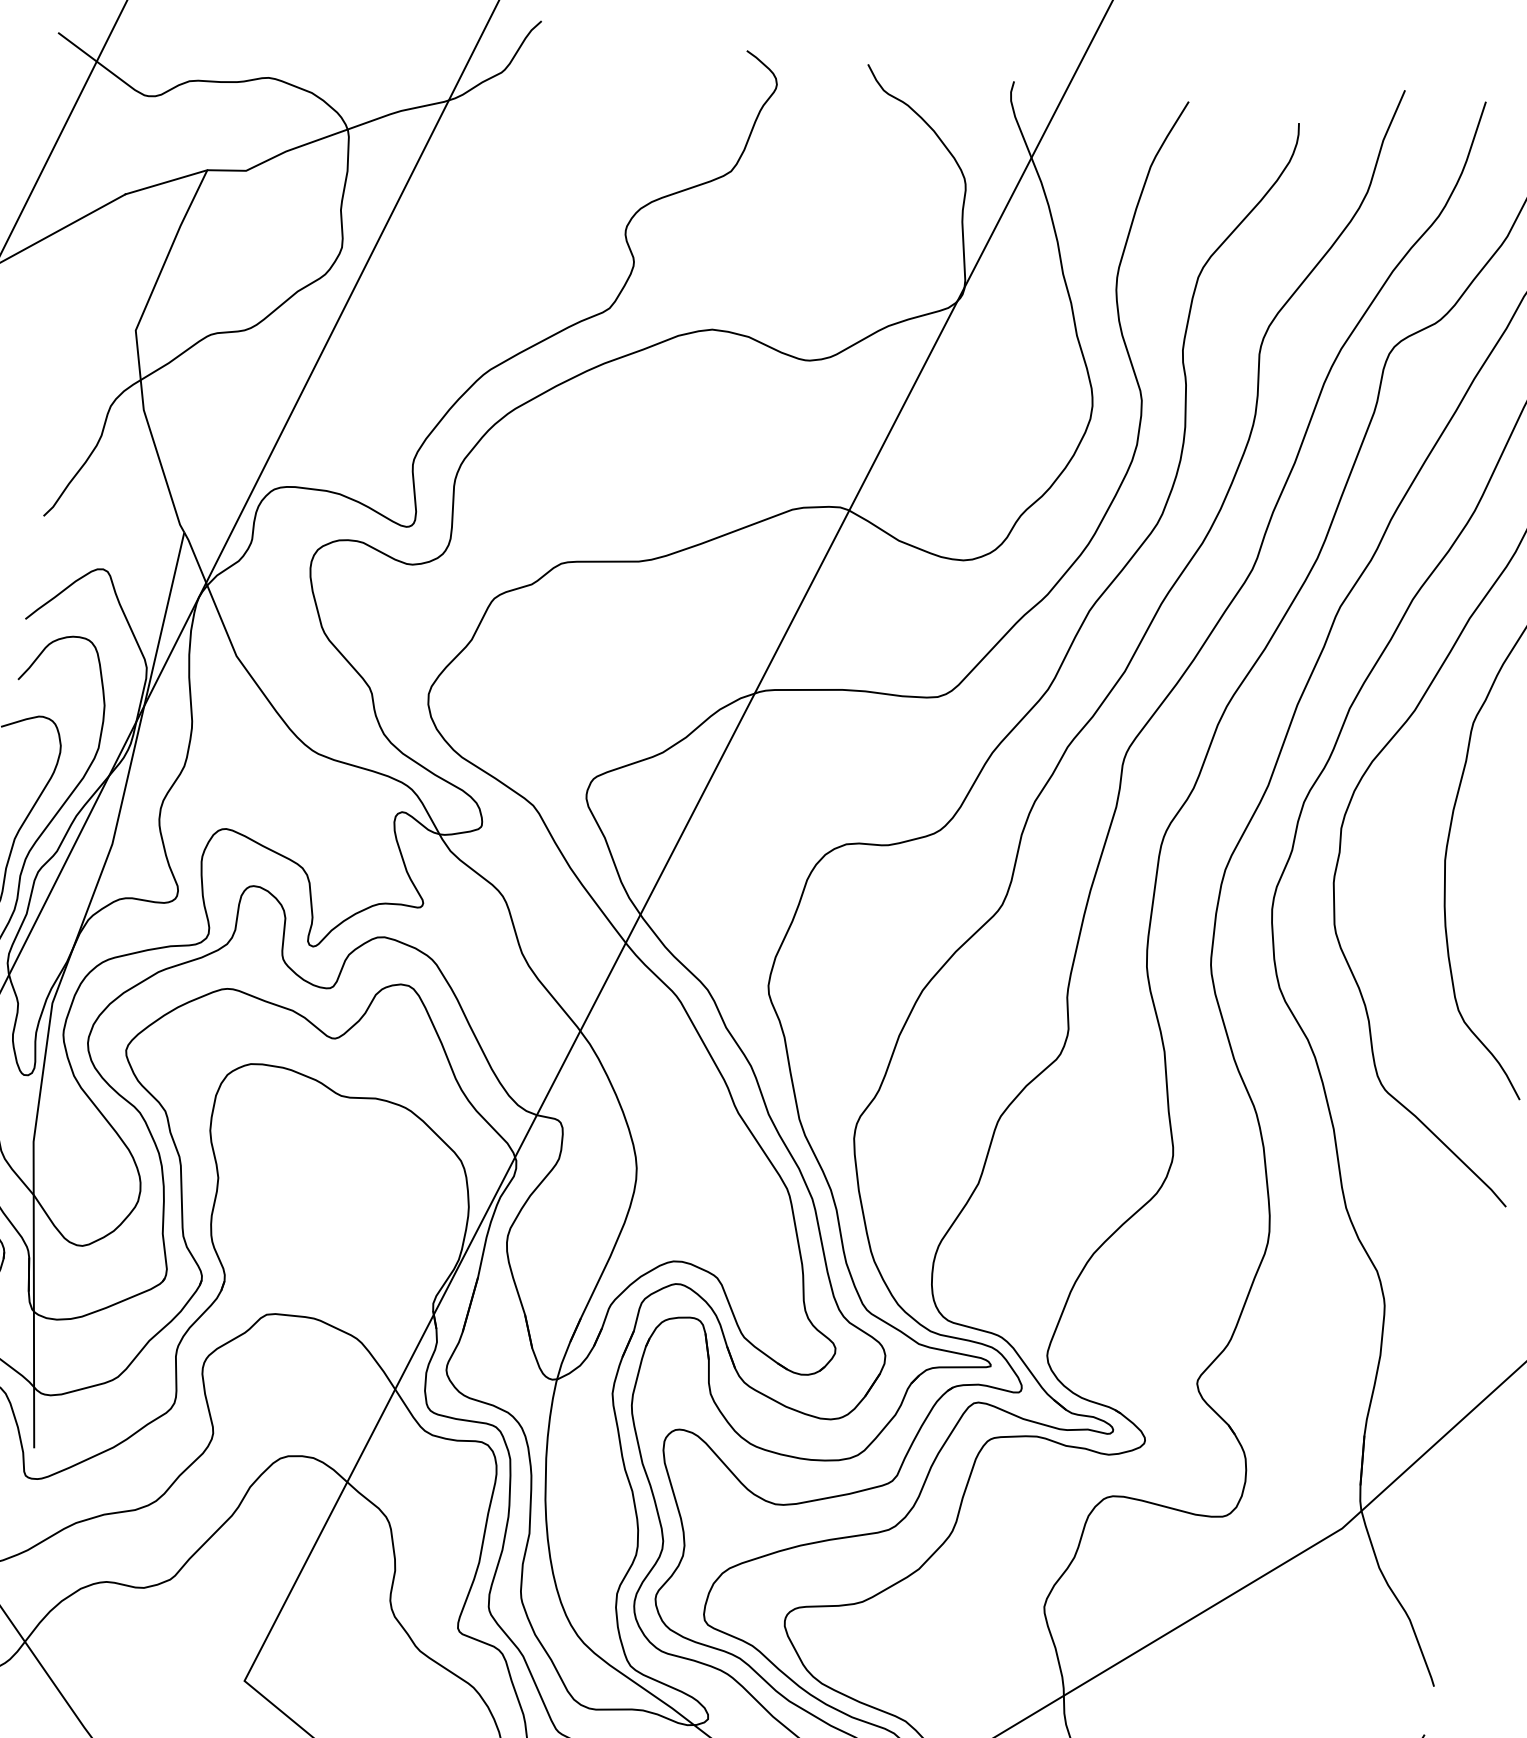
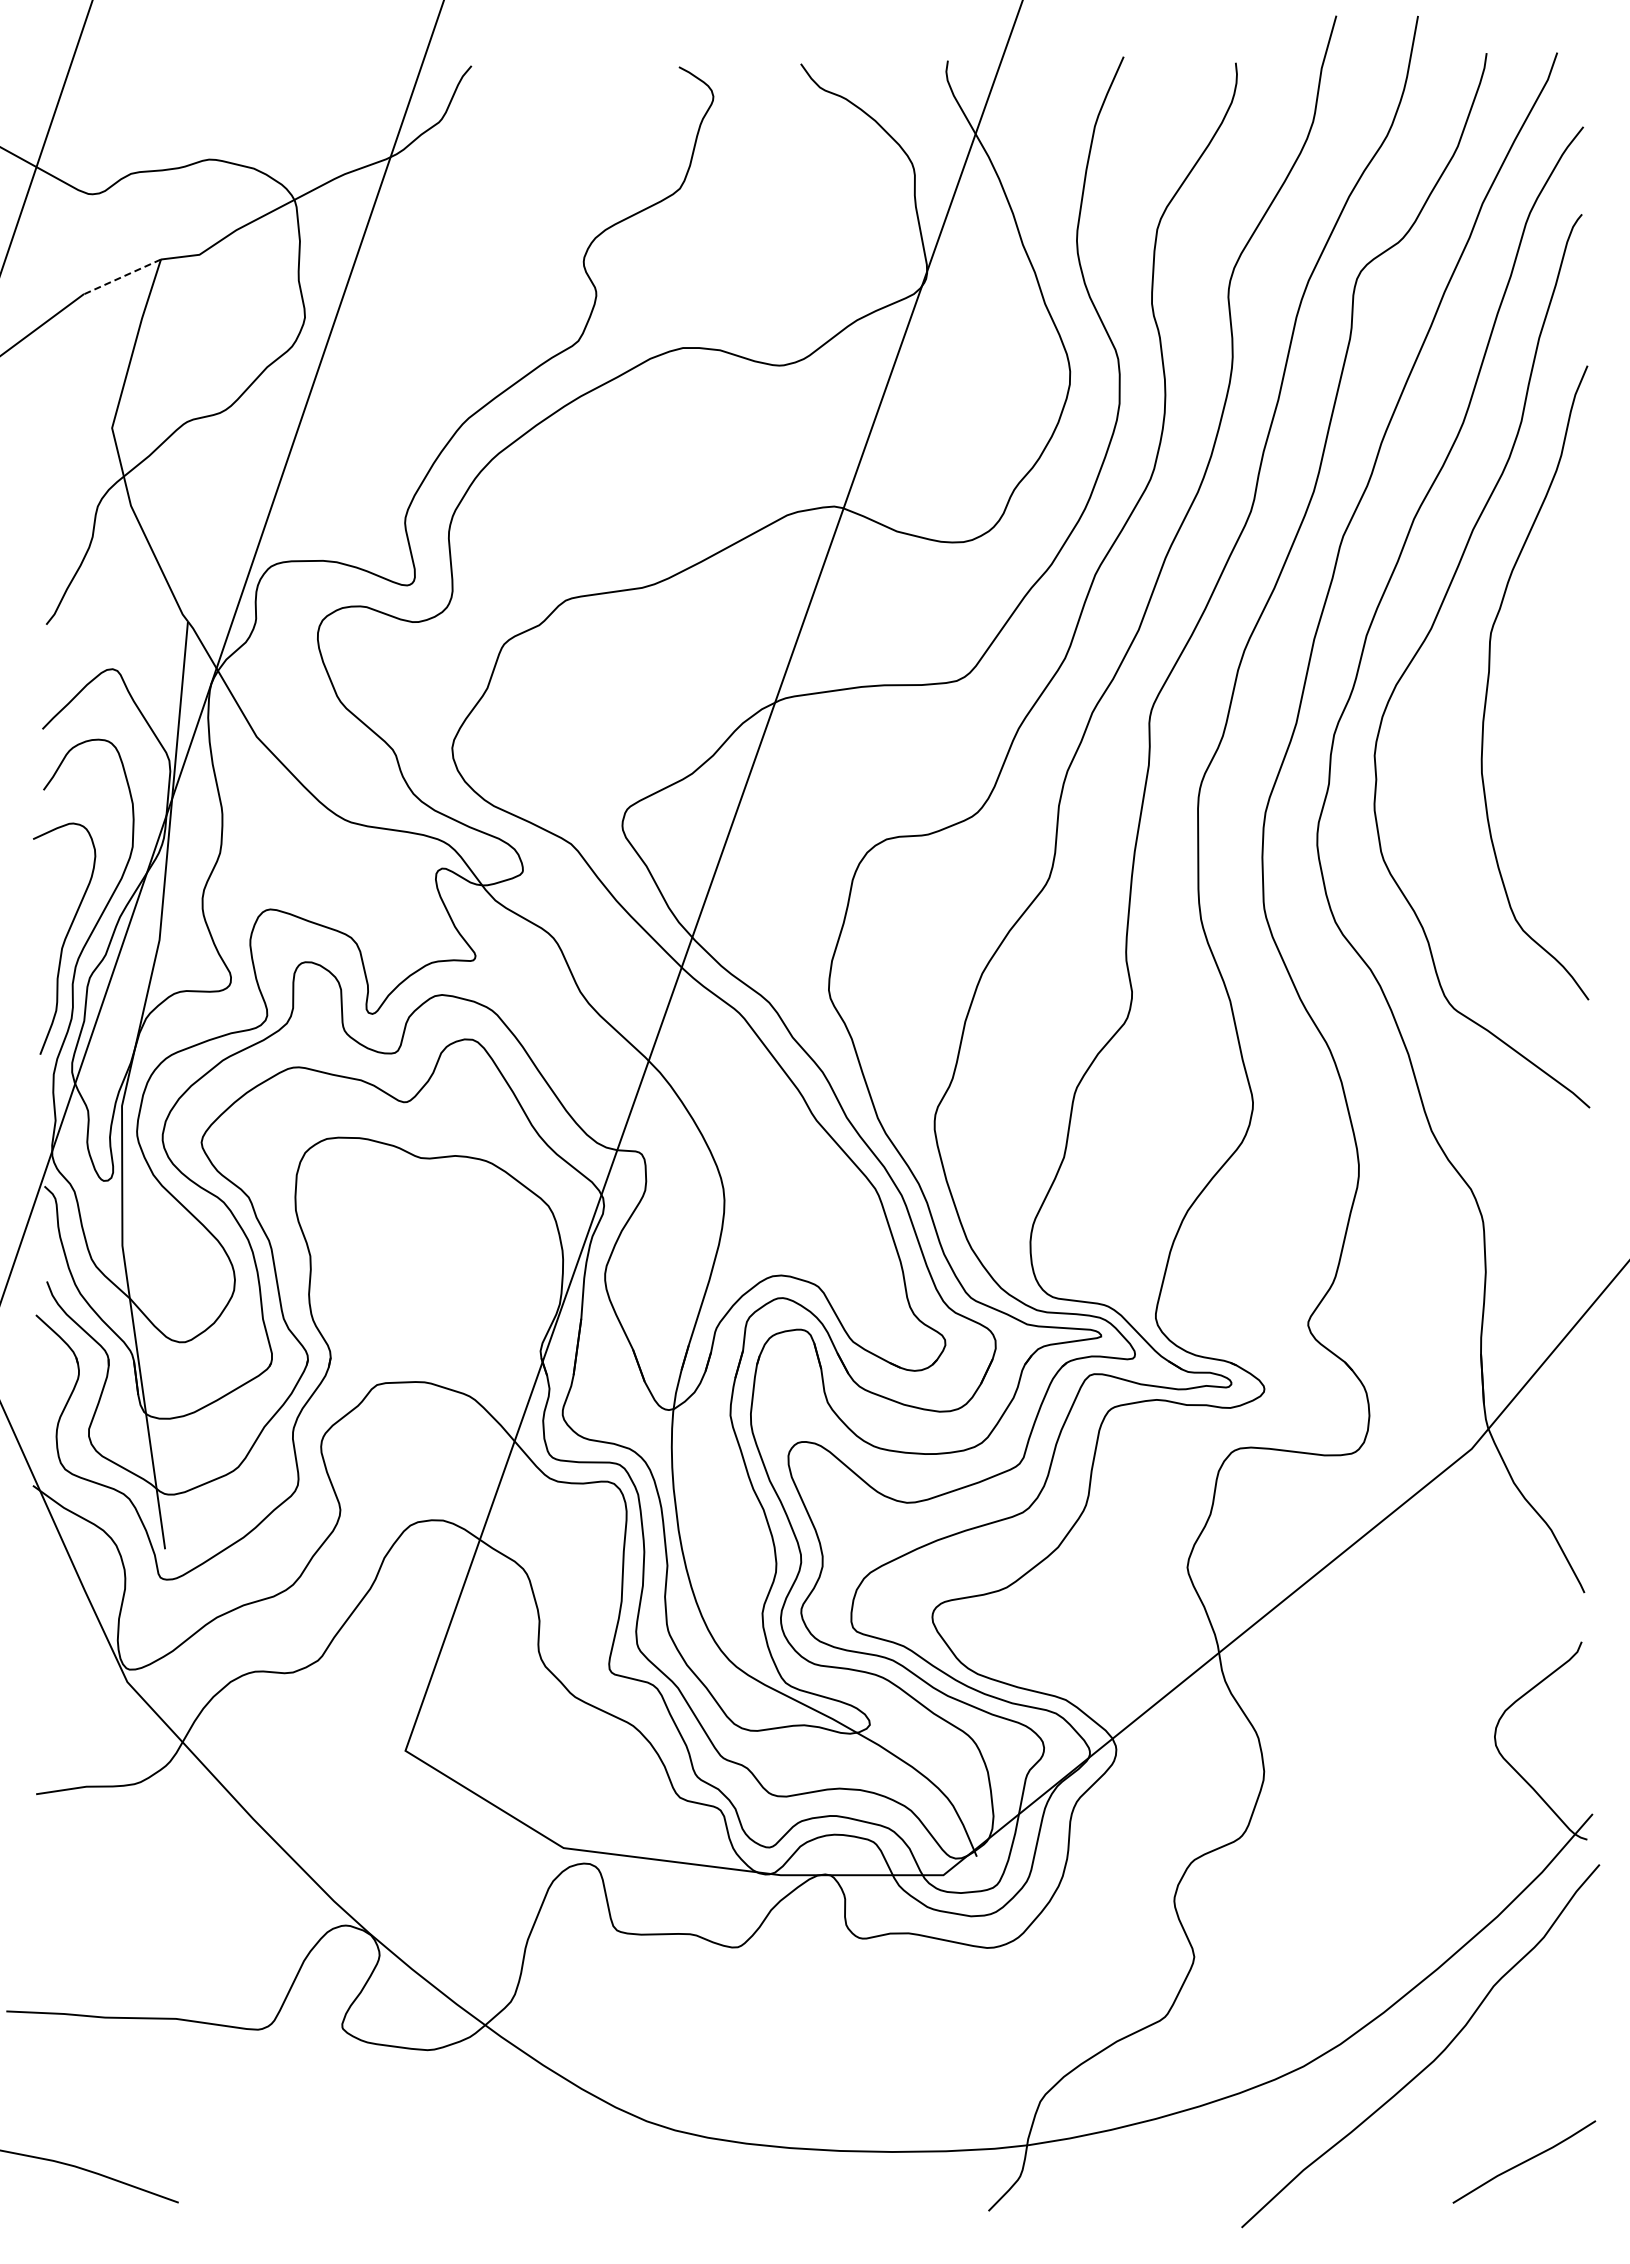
line: (166, 182) -> (122, 277), solid -> dashed

